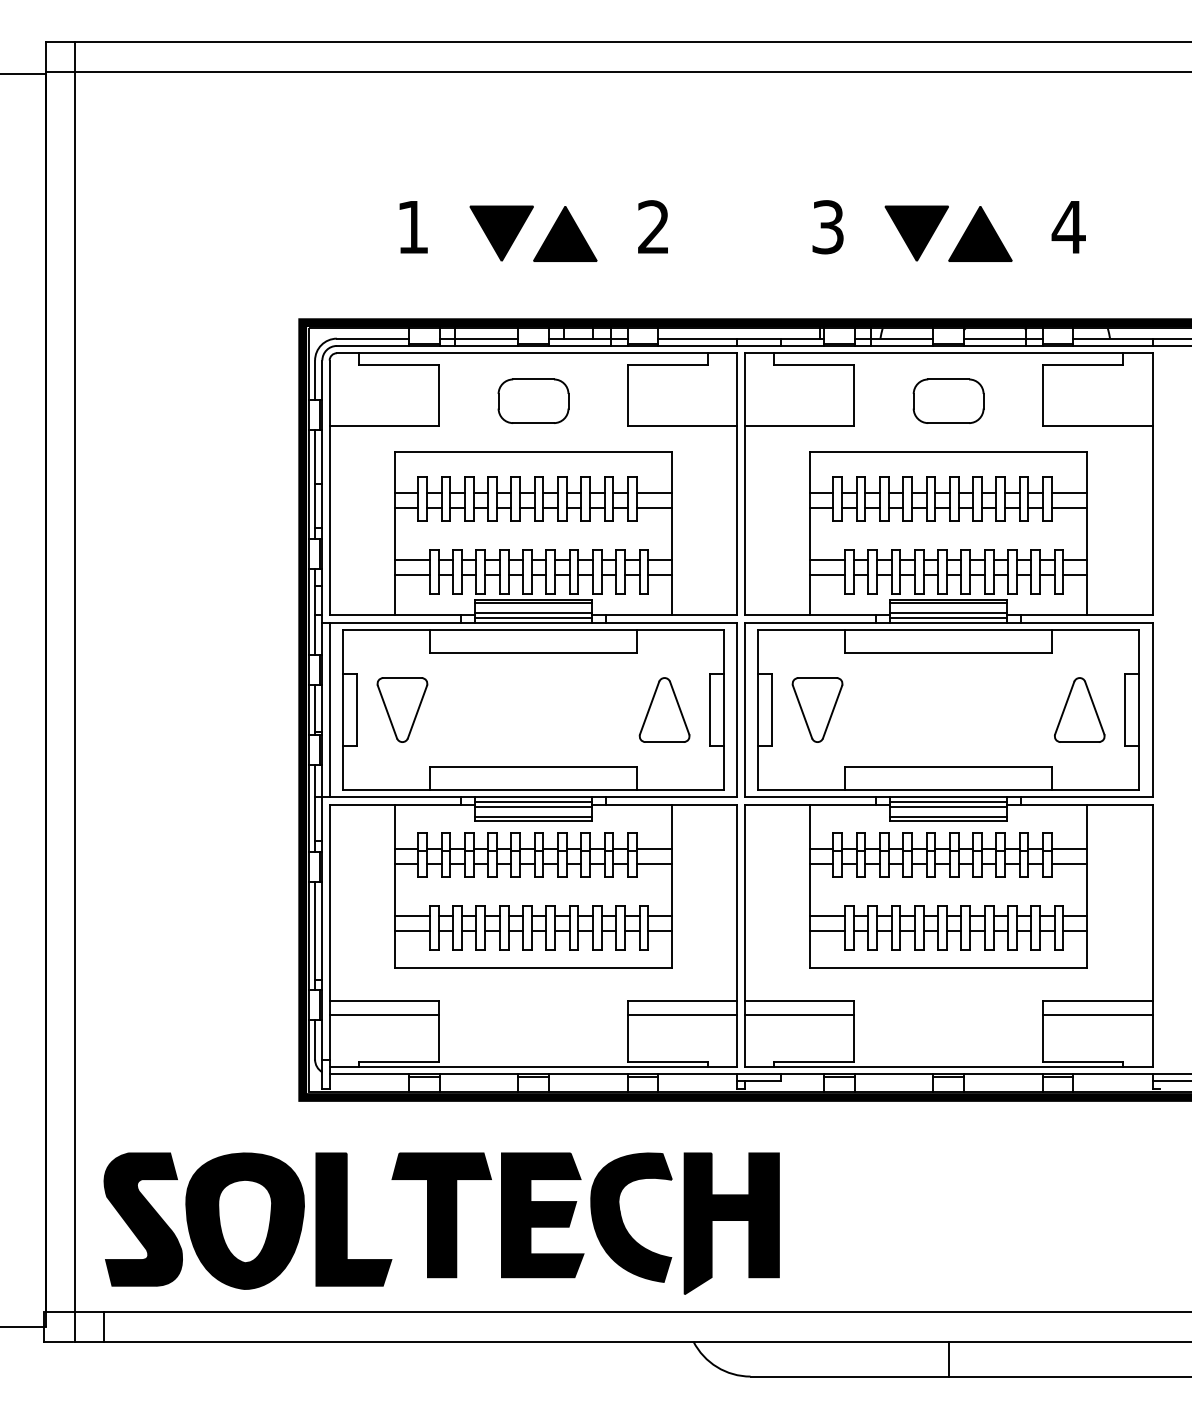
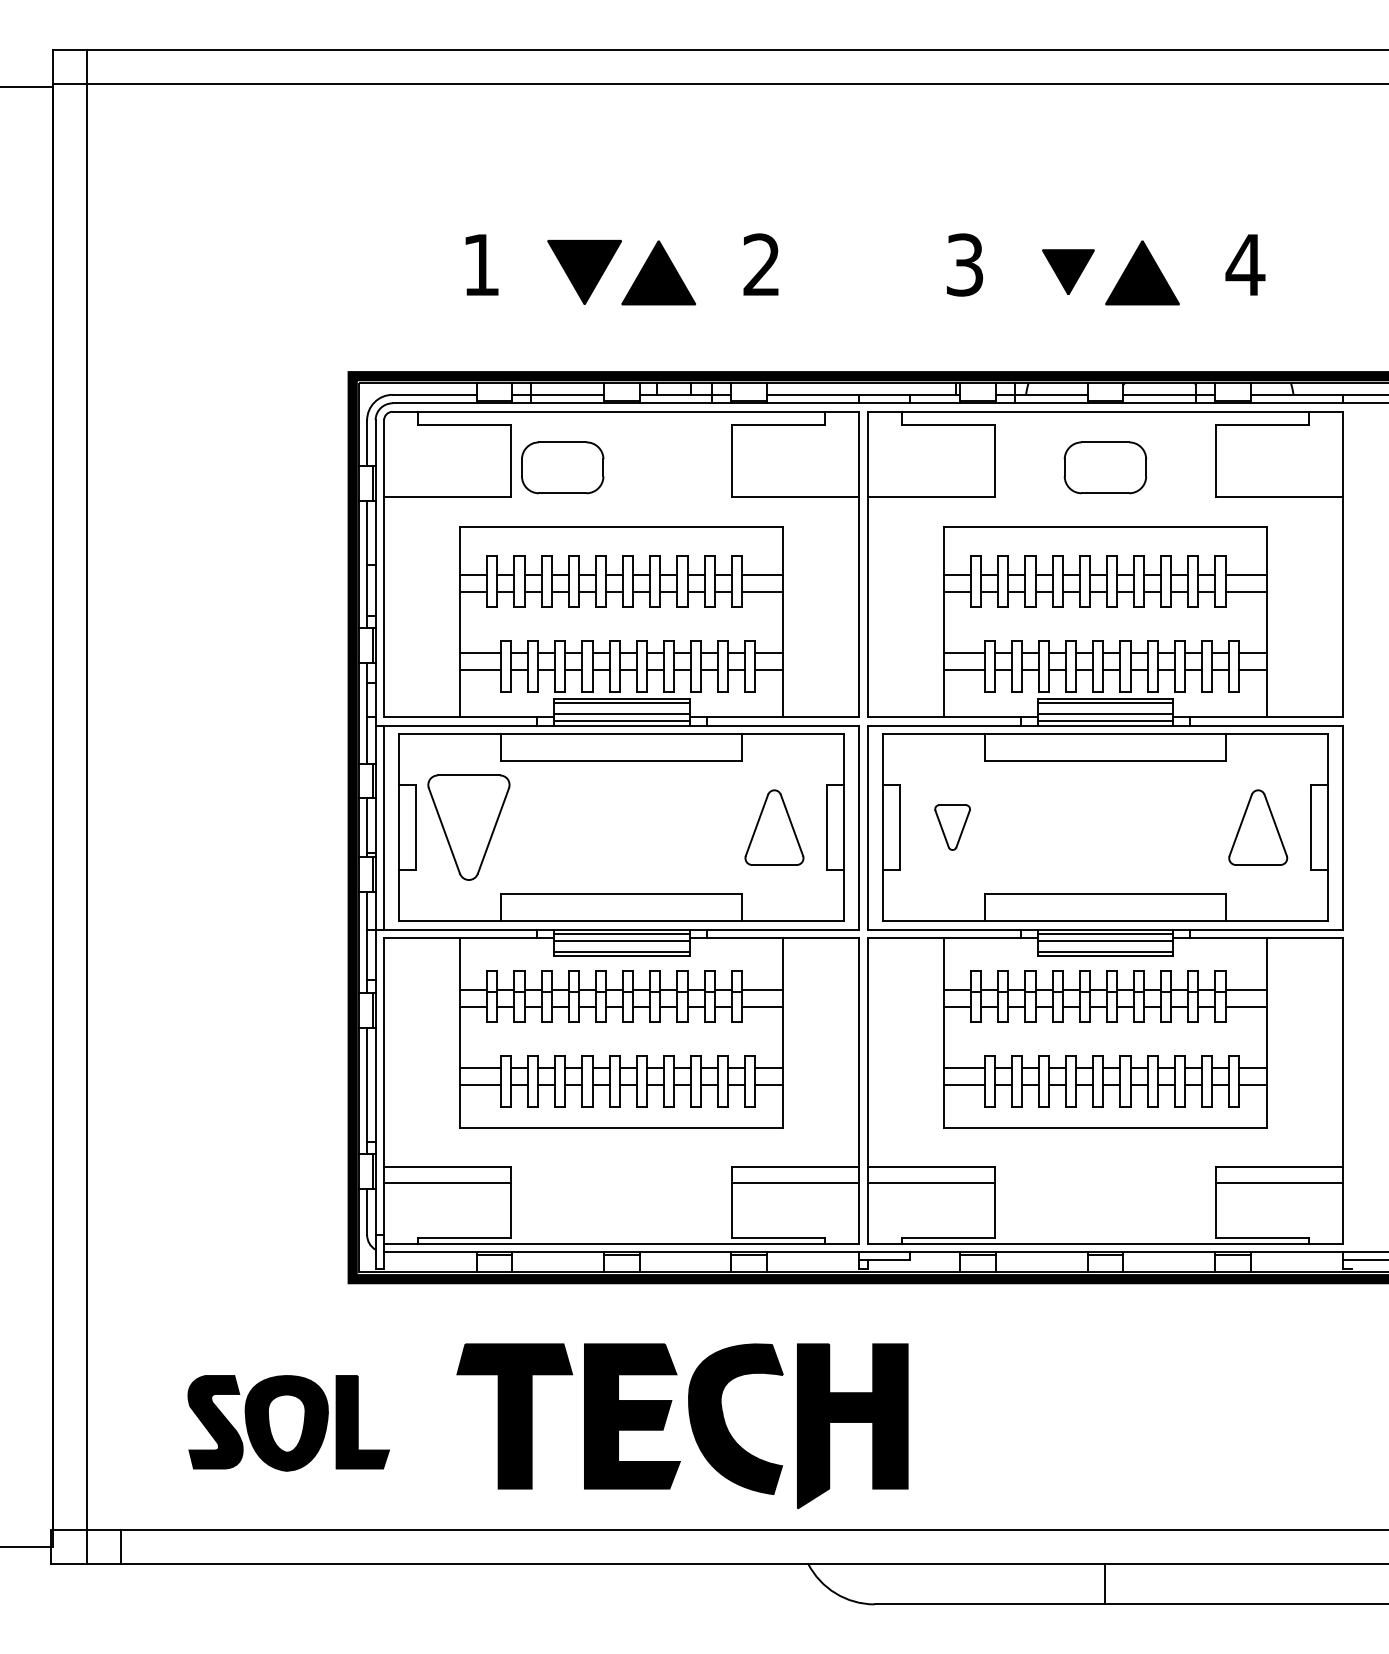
part: (916, 232) -> (1068, 271), size x0.7
part: (533, 401) -> (562, 467), moved
part: (402, 709) -> (468, 827), size x1.4
part: (817, 709) -> (952, 827), size x0.6
part: (247, 1221) -> (288, 1423), size x0.6

